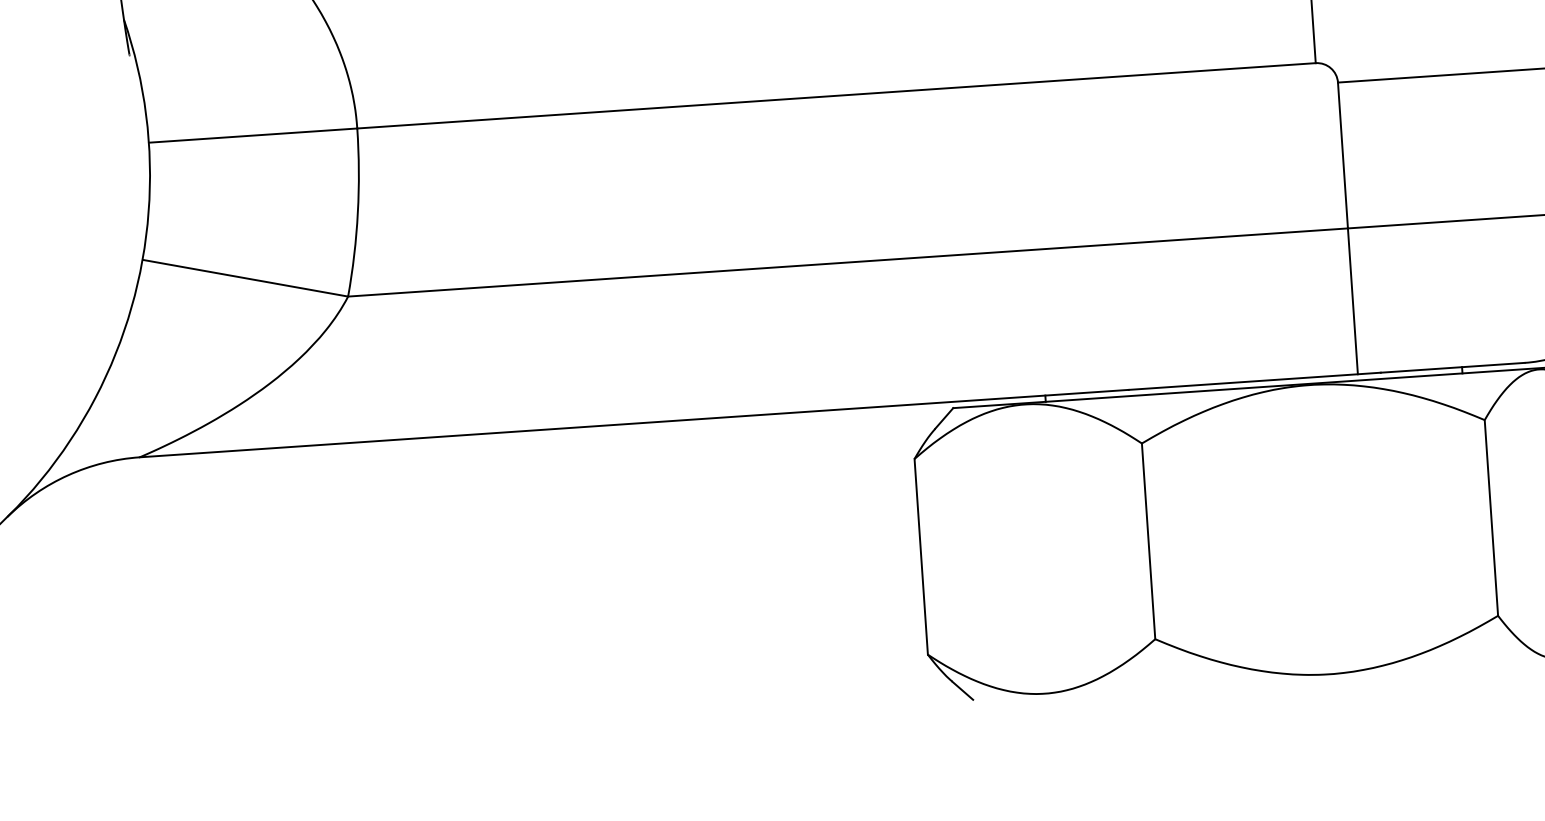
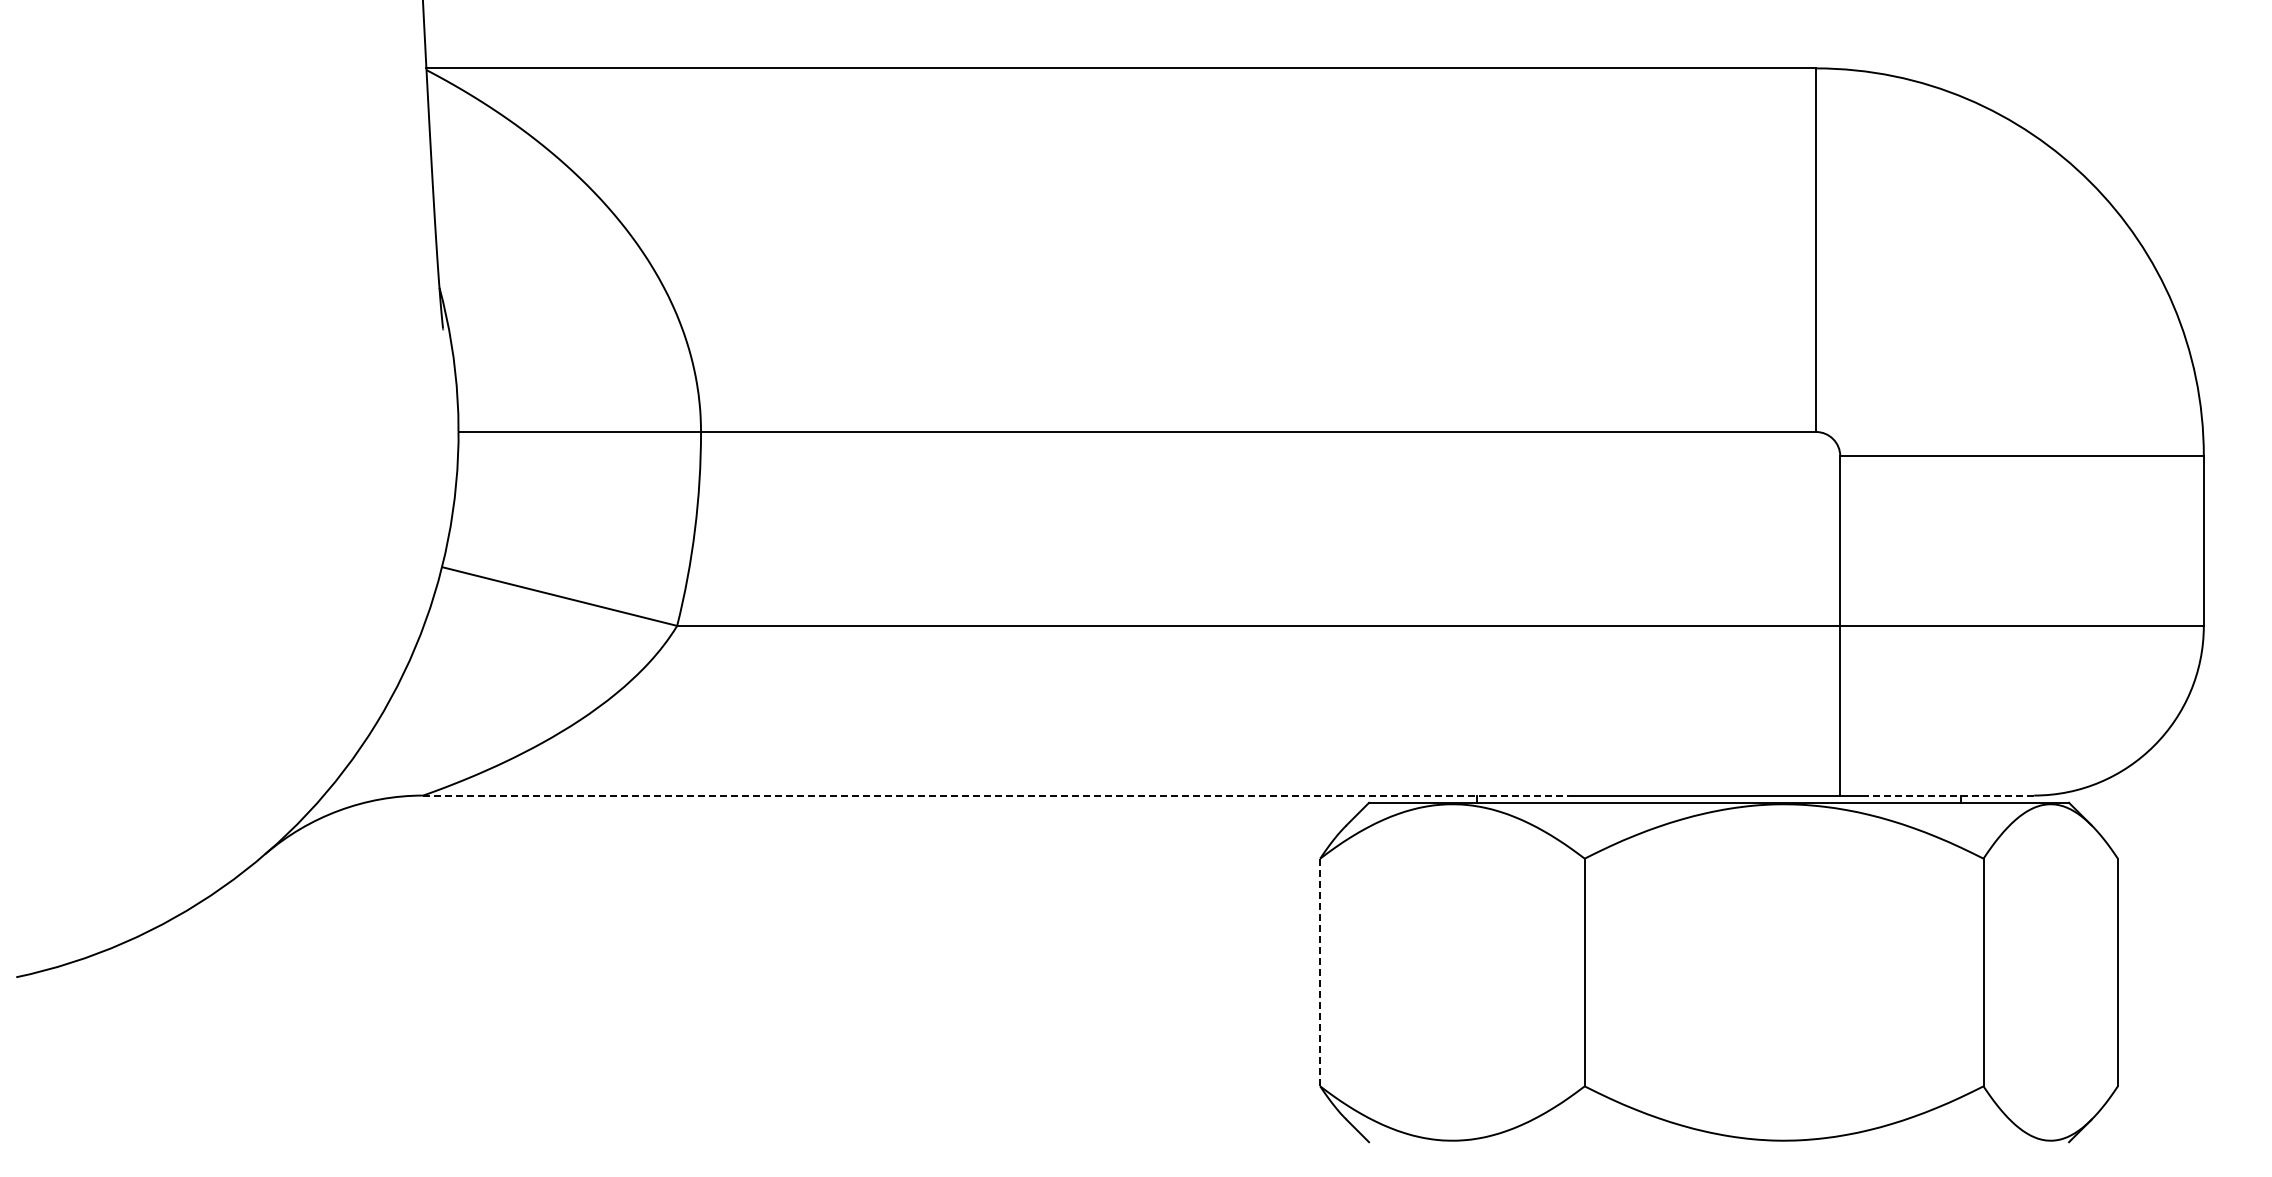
line: (1452, 367) -> (1950, 795), solid -> dashed
line: (633, 423) -> (997, 795), solid -> dashed
line: (921, 556) -> (1320, 972), solid -> dashed

